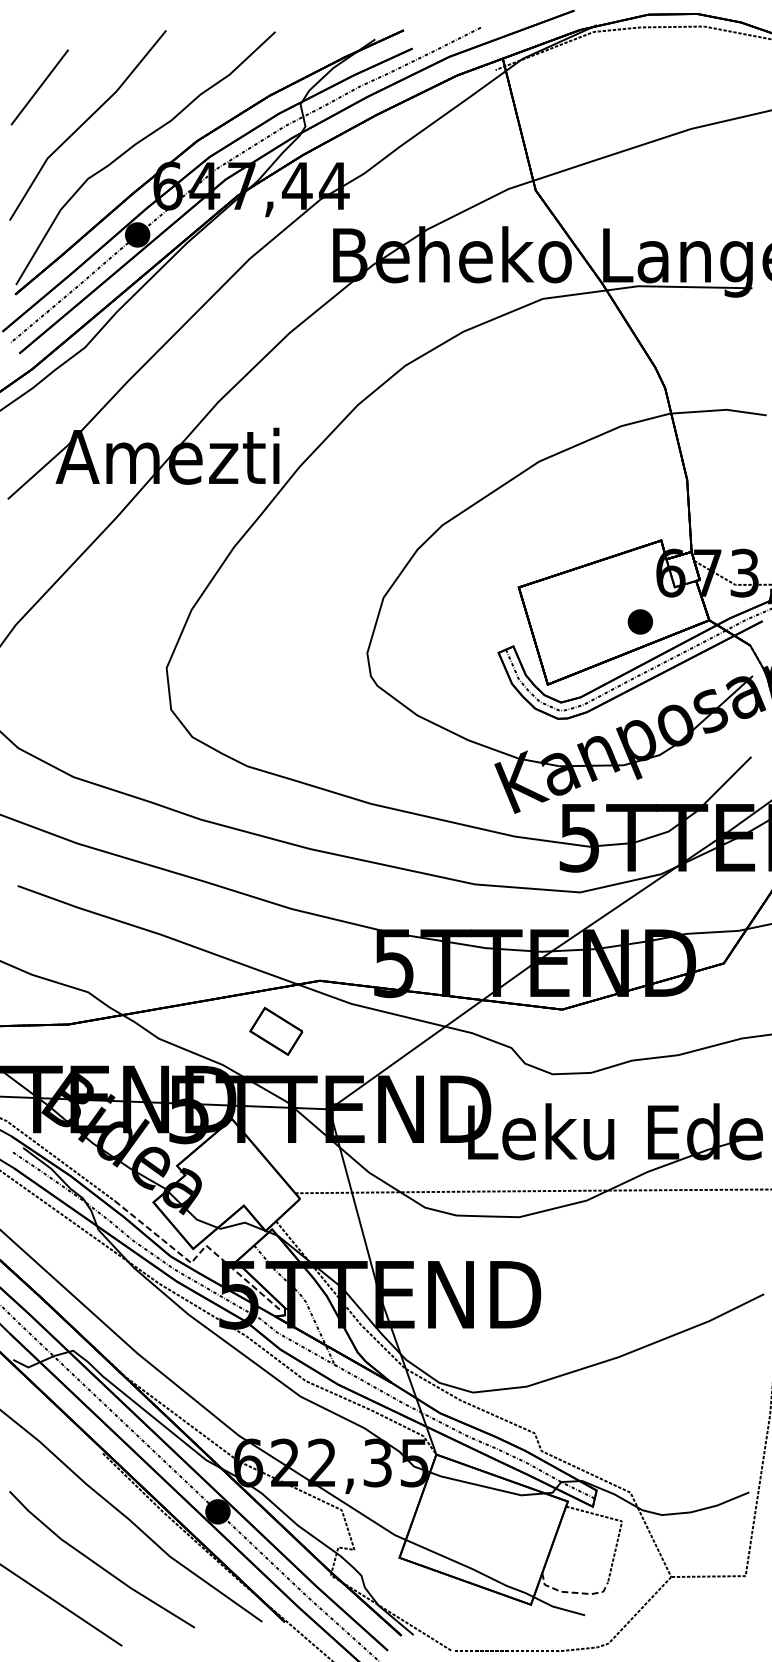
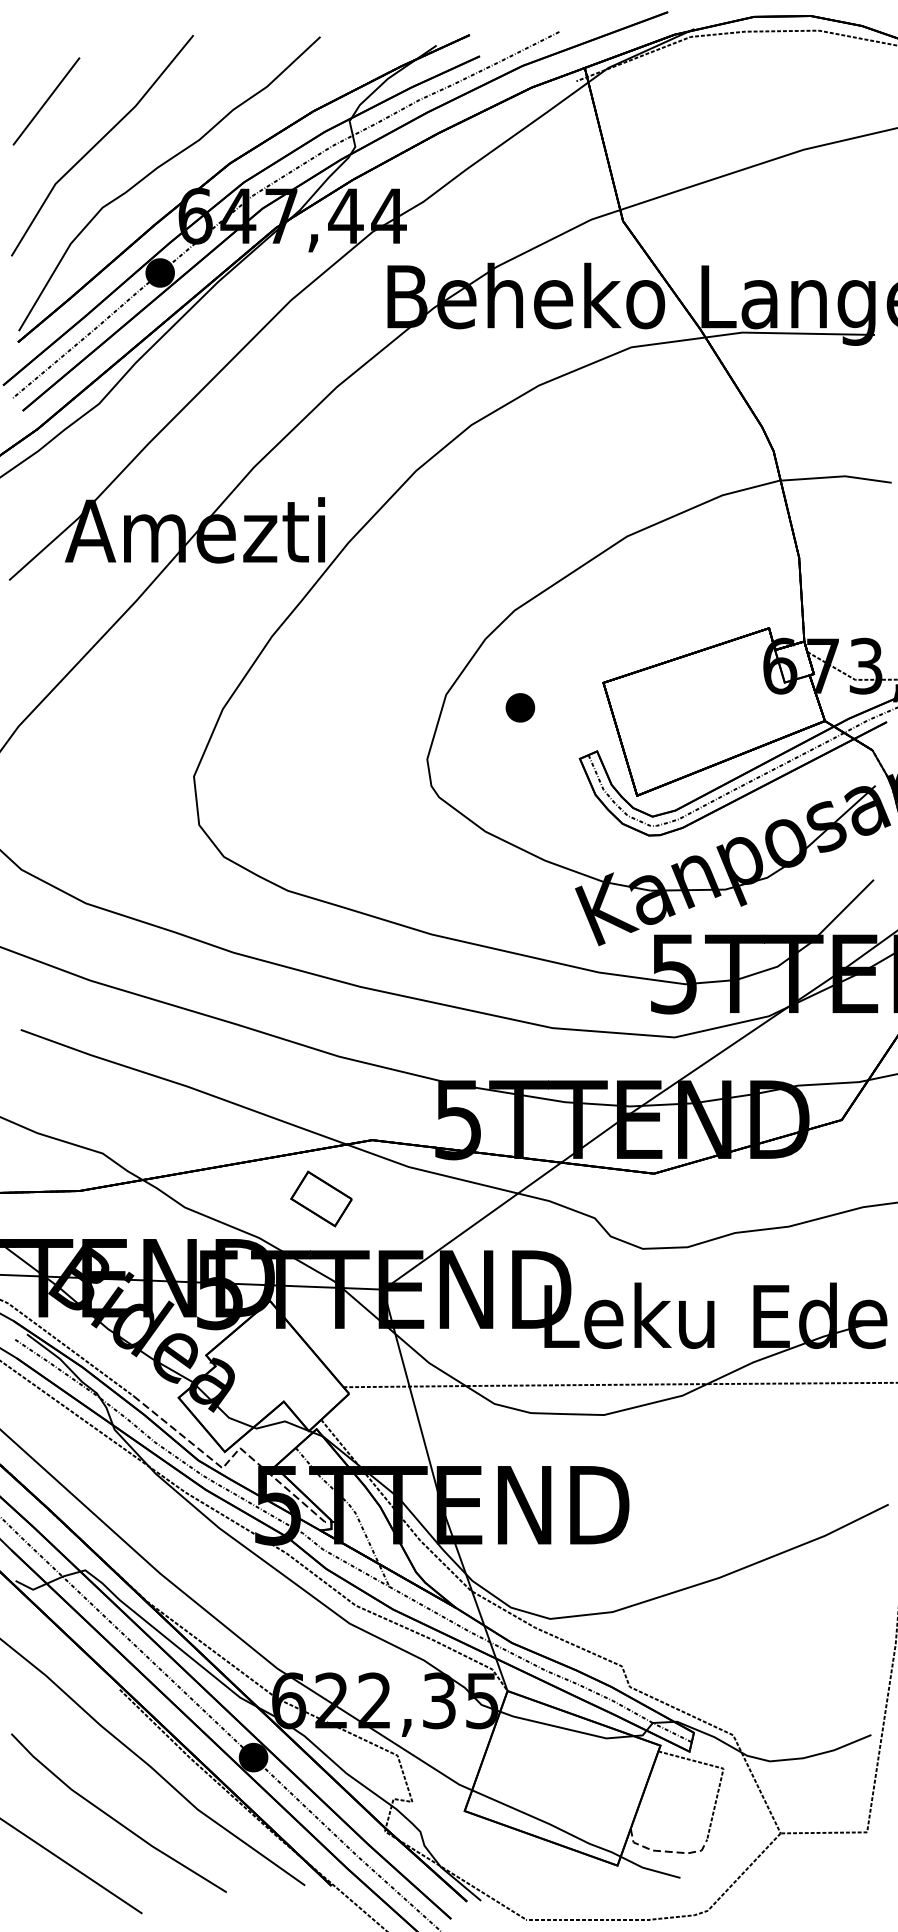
part: (639, 621) -> (519, 707), moved

